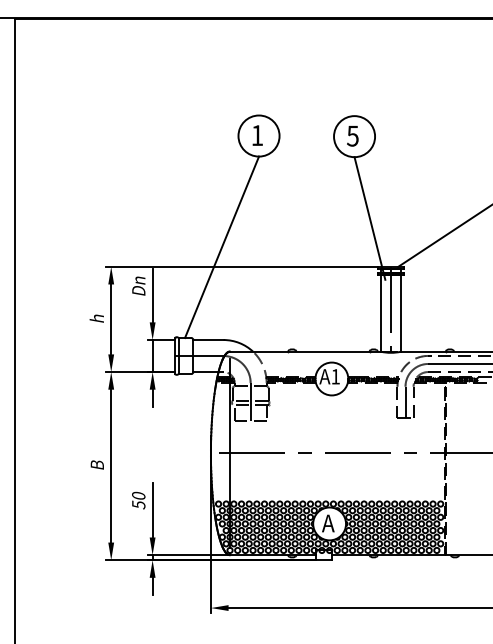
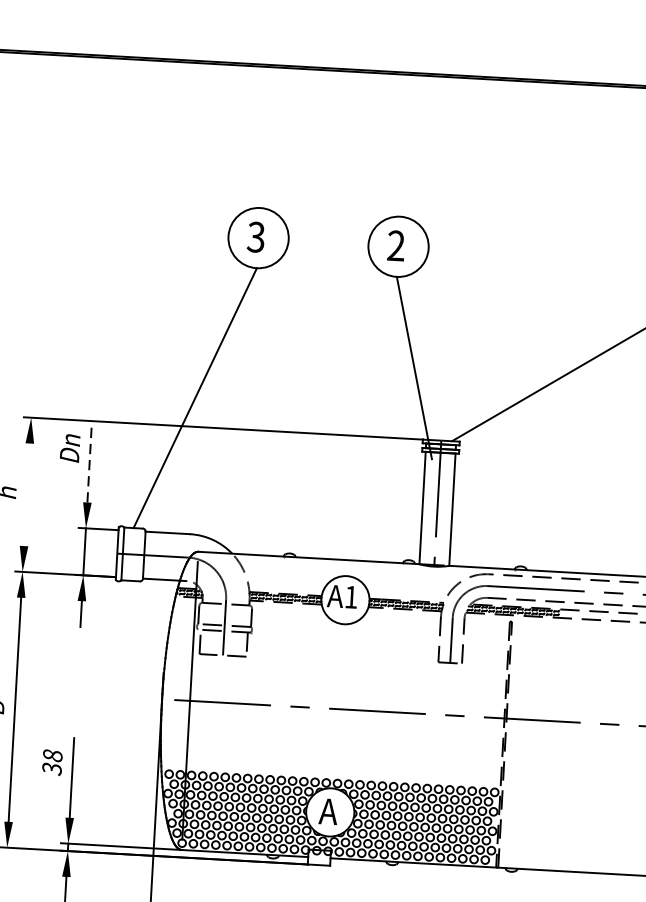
text: (256, 135) -> (254, 237), 1 -> 3
text: (352, 135) -> (395, 244), 5 -> 2
line: (152, 295) -> (89, 463), solid -> dashed
line: (111, 319) -> (27, 494), removed
text: (138, 499) -> (52, 760), 50 -> 38

